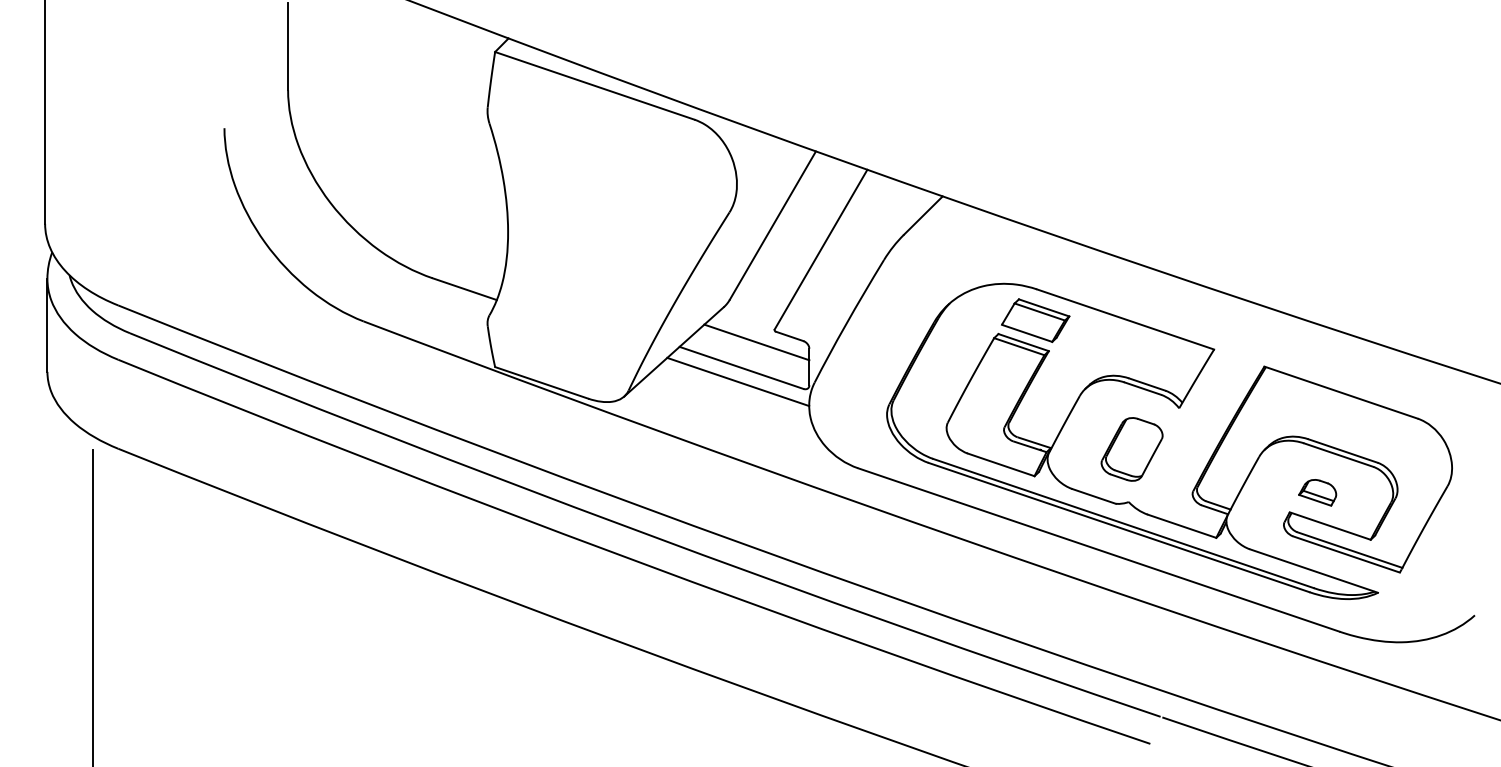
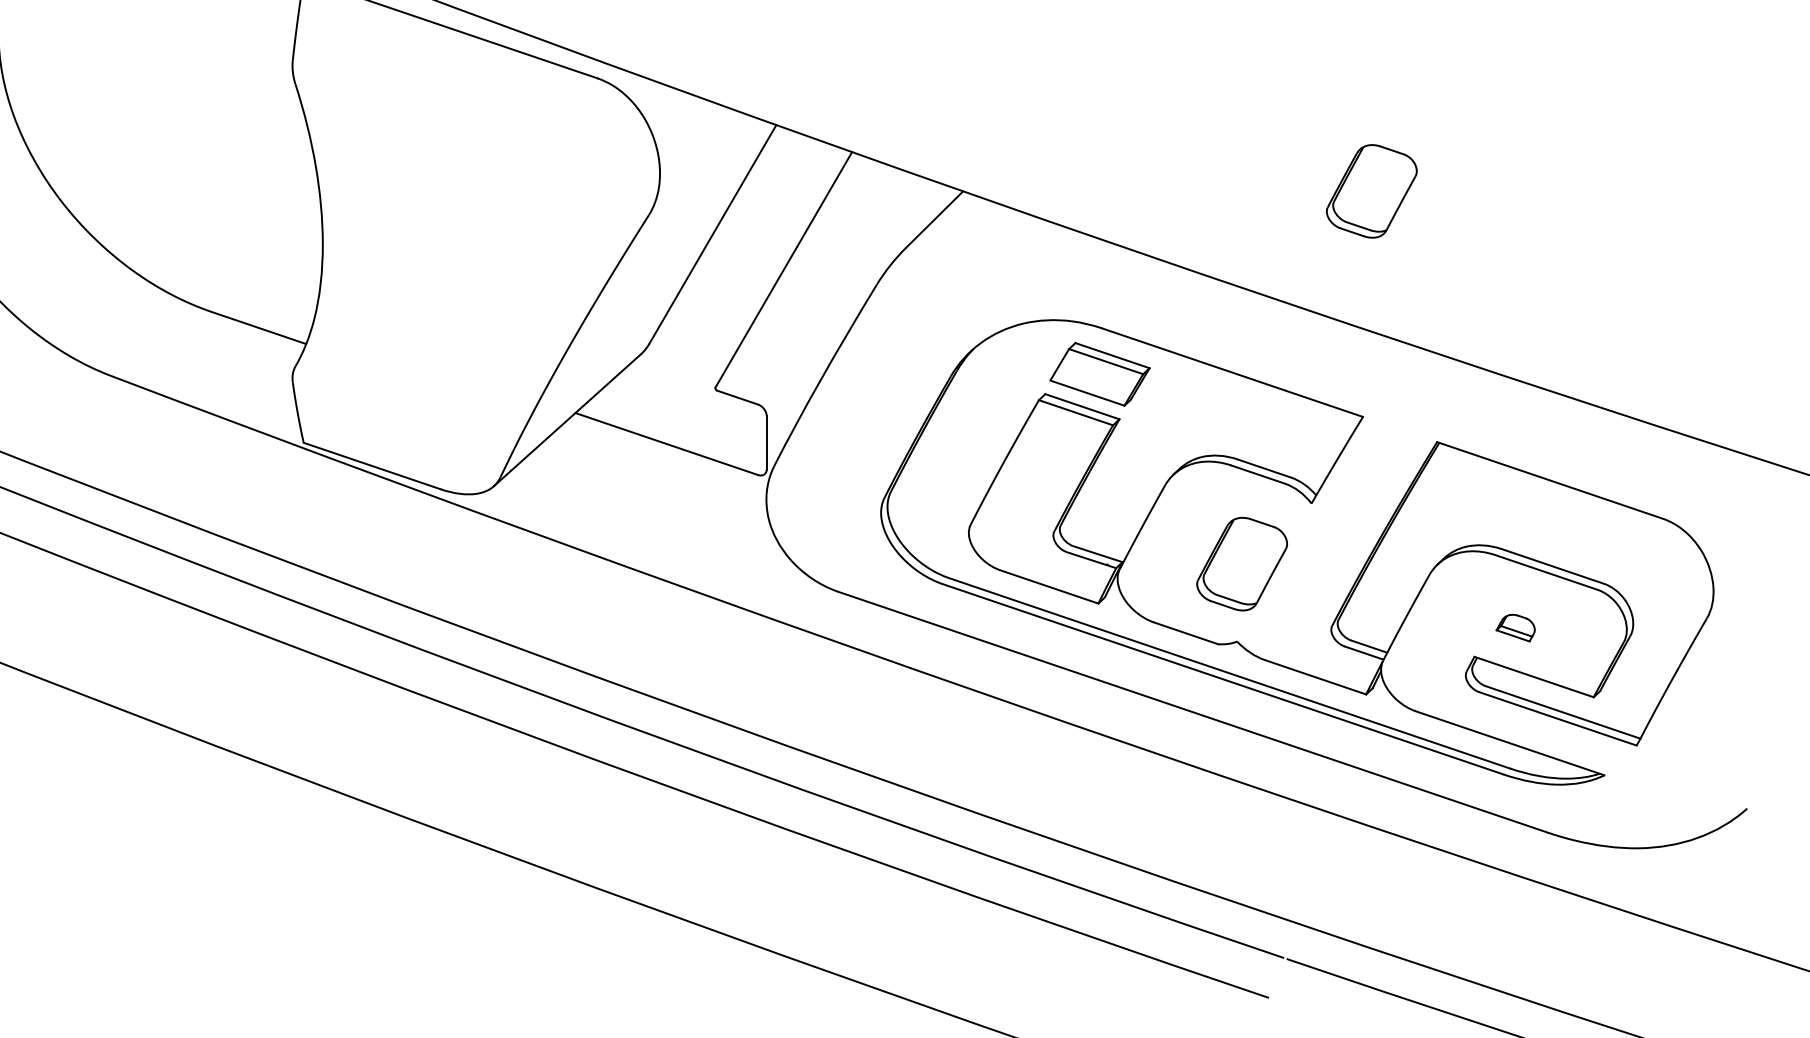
part: (1219, 196) -> (1370, 191), added
line: (756, 342) -> (688, 406), removed
line: (738, 381) -> (662, 464), removed
part: (1317, 492) -> (1515, 627), size x0.7

